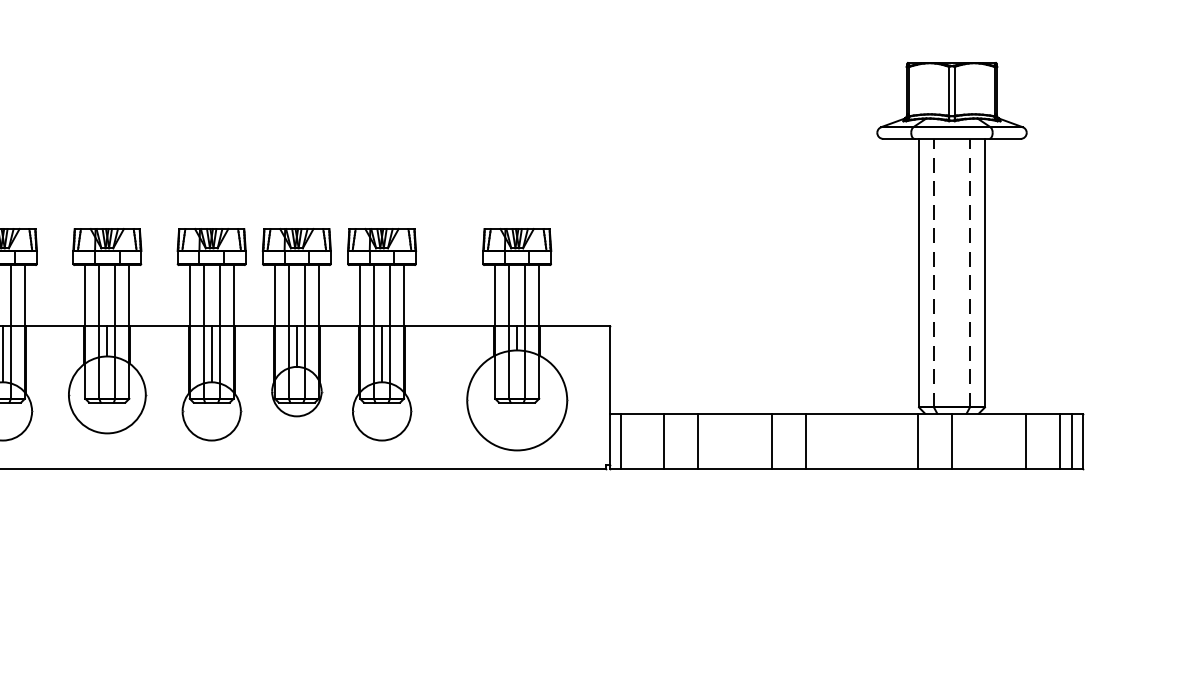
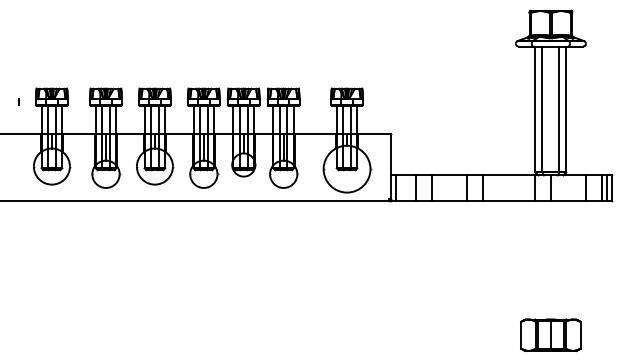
line: (934, 273) -> (542, 109), dashed -> solid
line: (970, 273) -> (559, 109), dashed -> solid

